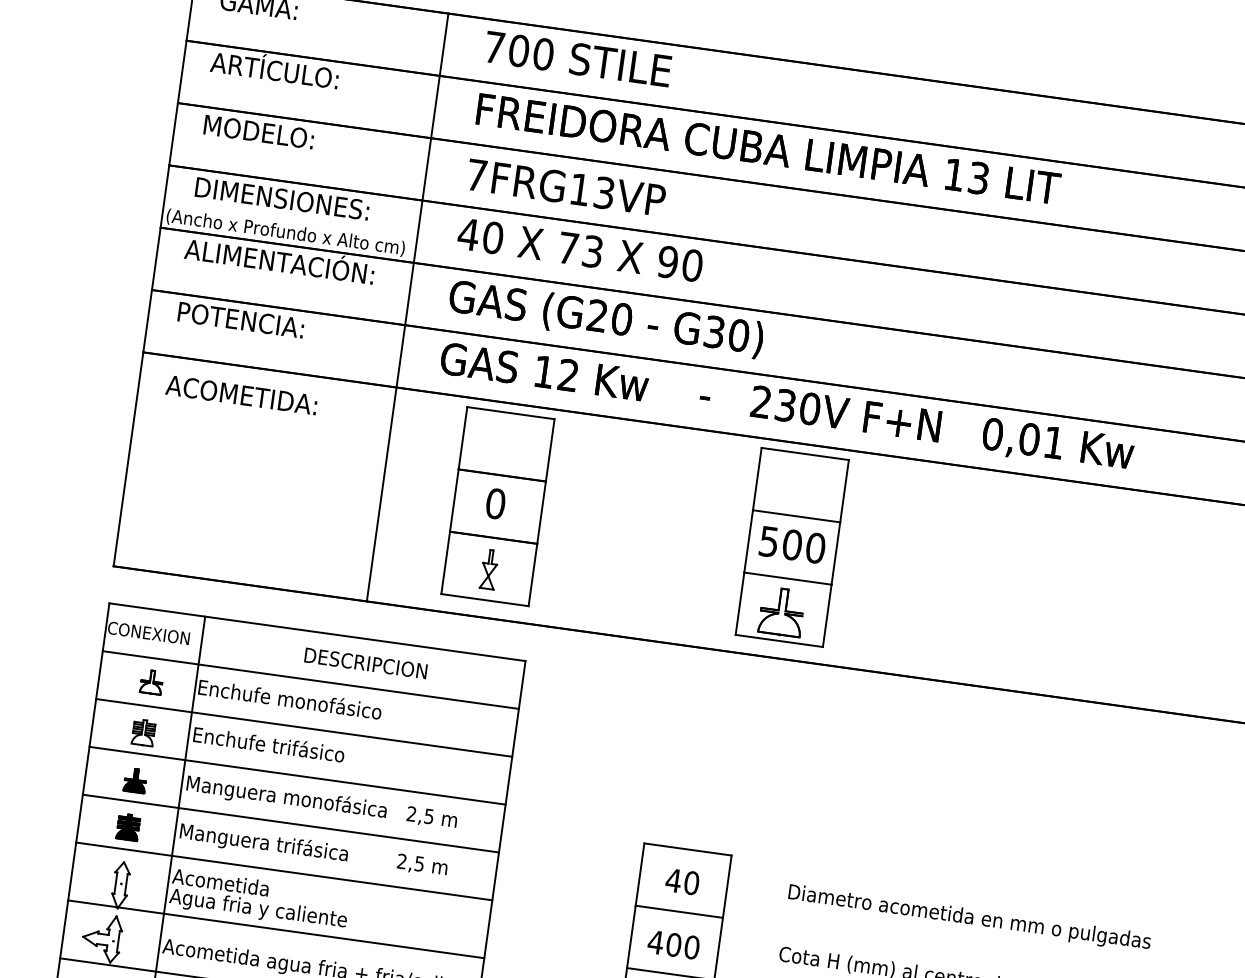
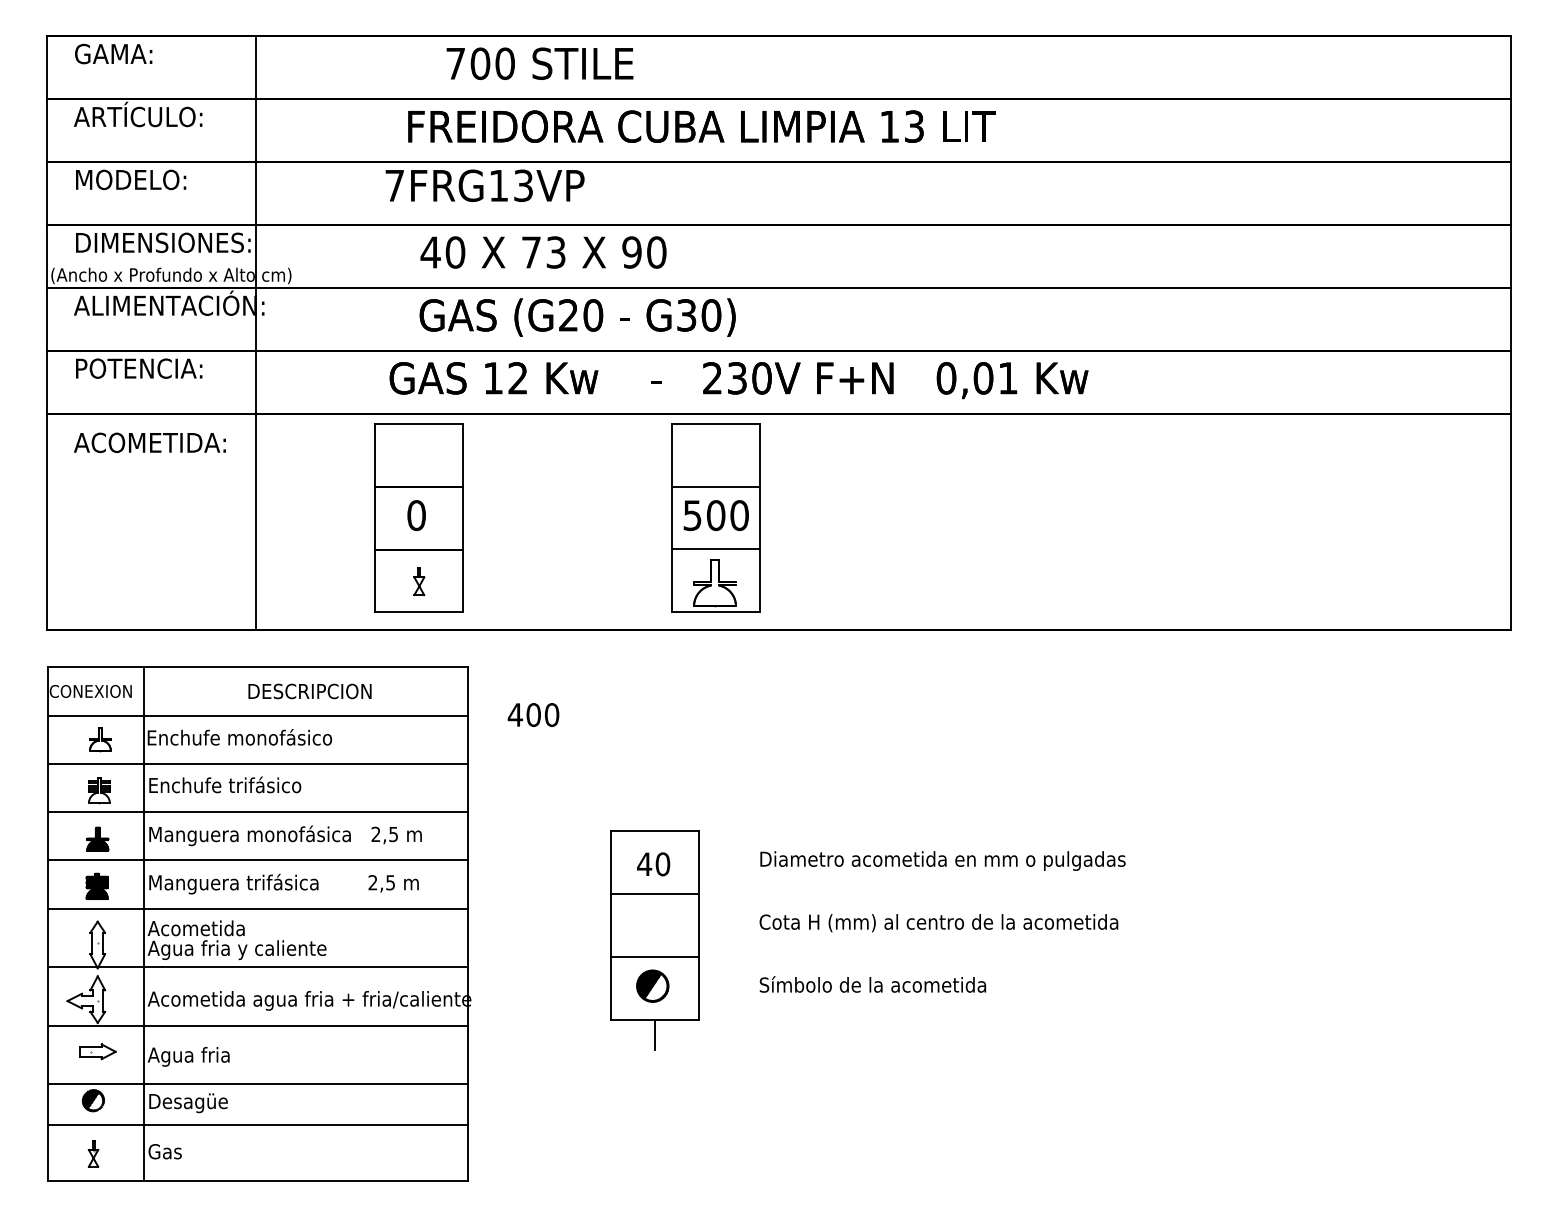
text: (577, 58) -> (539, 63), moved
text: (768, 148) -> (701, 126), moved
text: (565, 187) -> (484, 185), moved
text: (580, 249) -> (543, 252), moved
line: (407, 306) -> (256, 332), moved
text: (606, 319) -> (577, 317), moved
text: (786, 407) -> (738, 380), moved
part: (489, 569) -> (419, 581), size x0.7
text: (673, 944) -> (533, 714), moved

